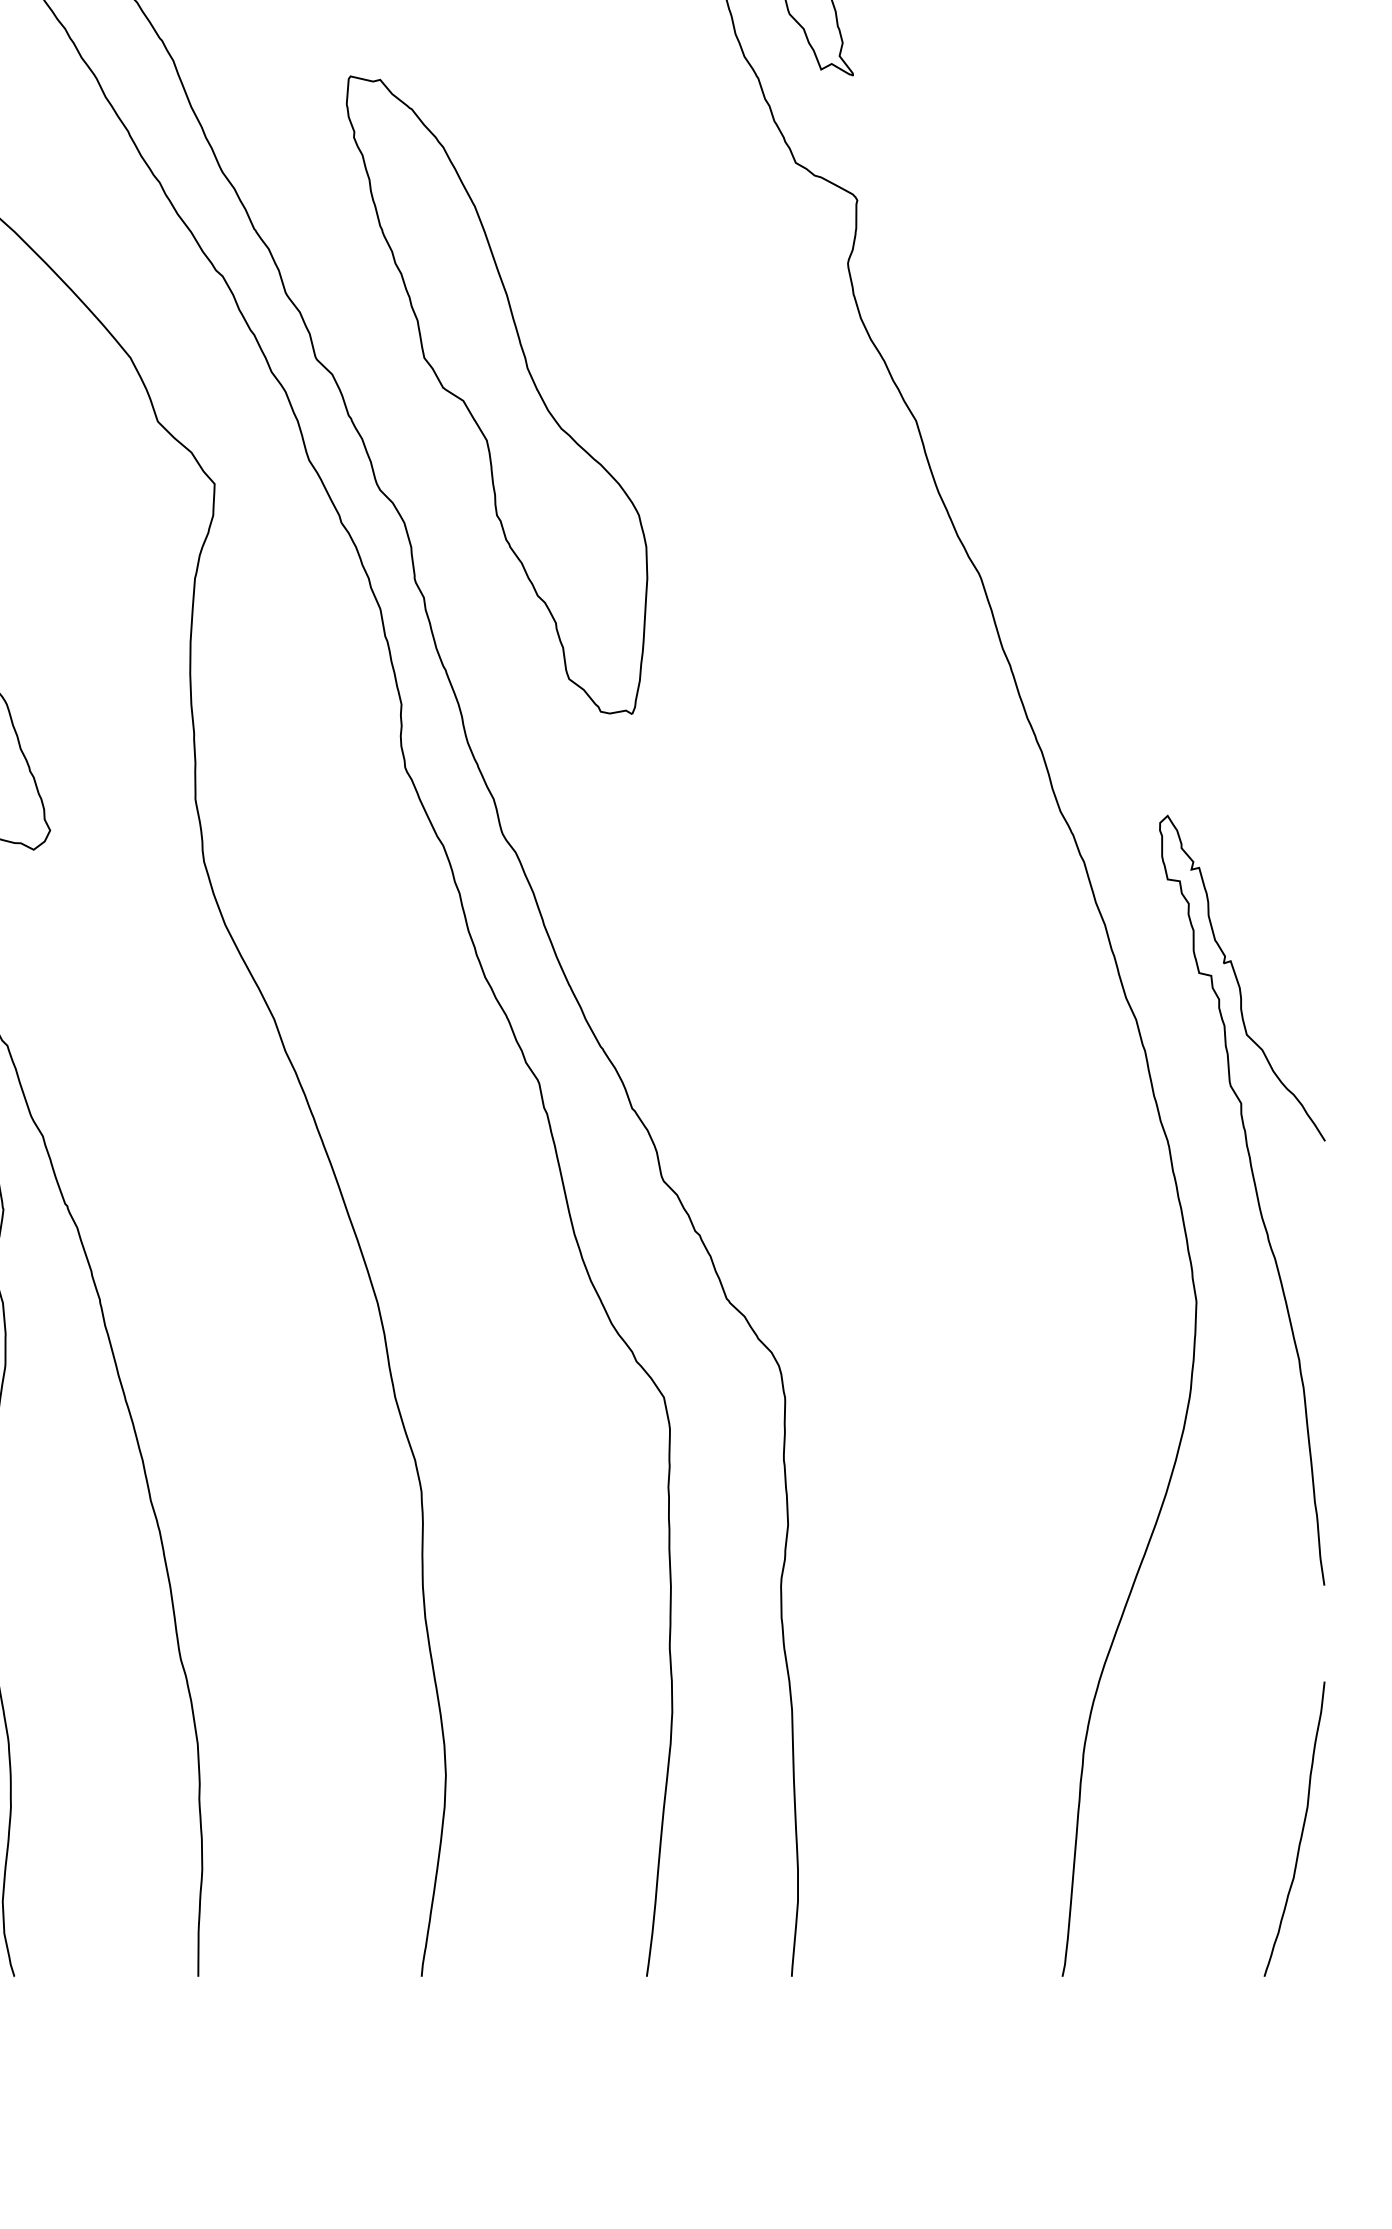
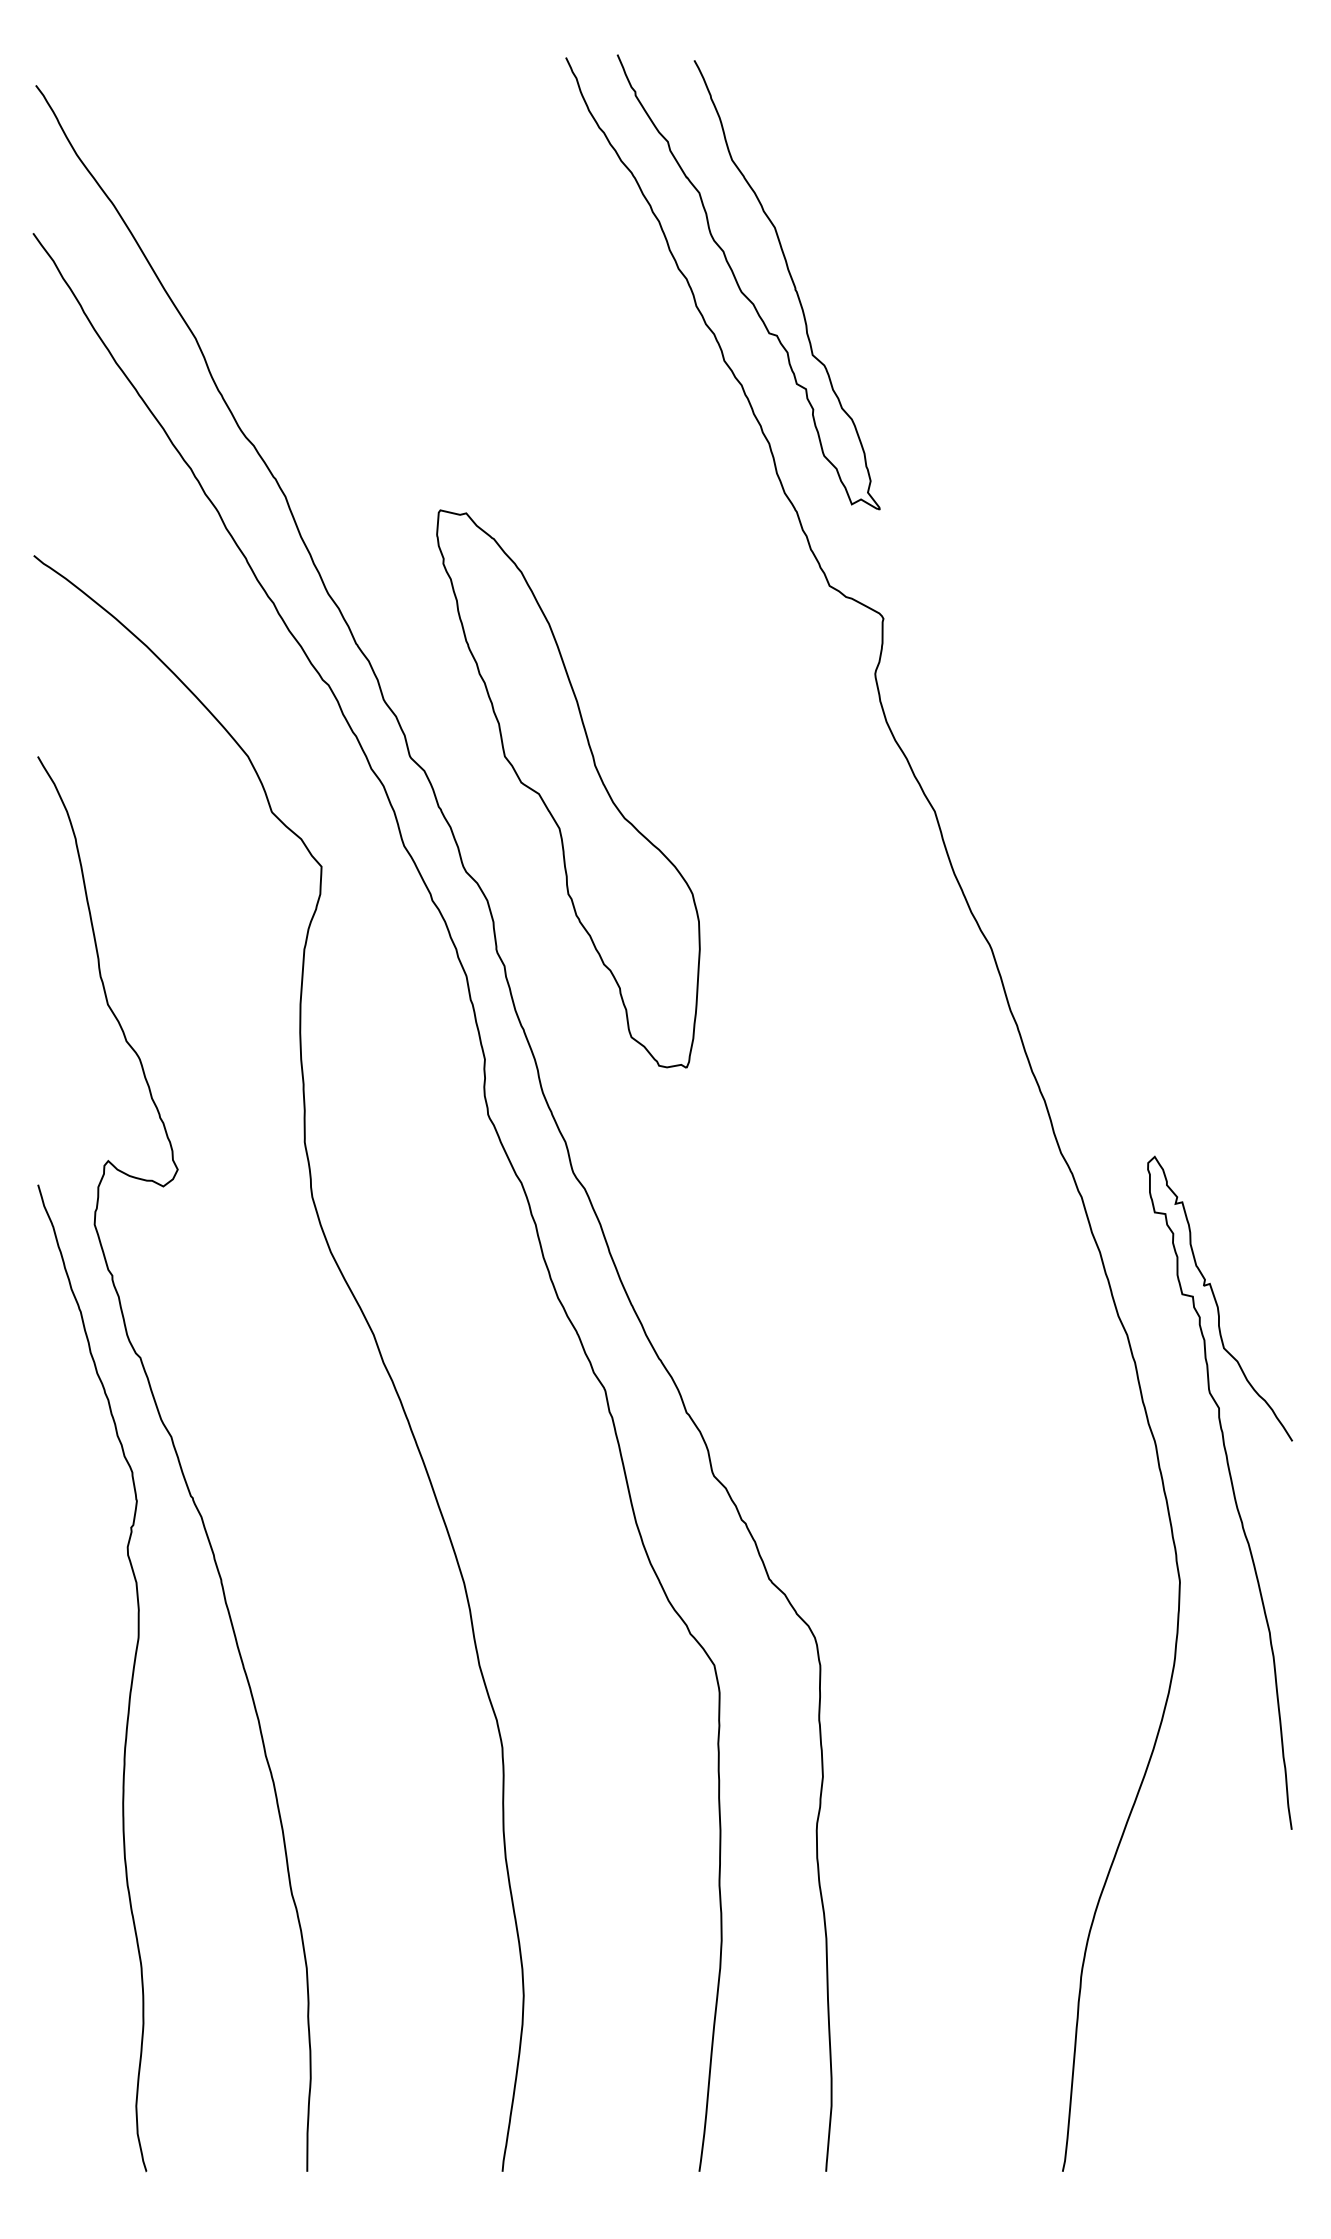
curve: (1301, 1831) -> (1271, 2044), removed

